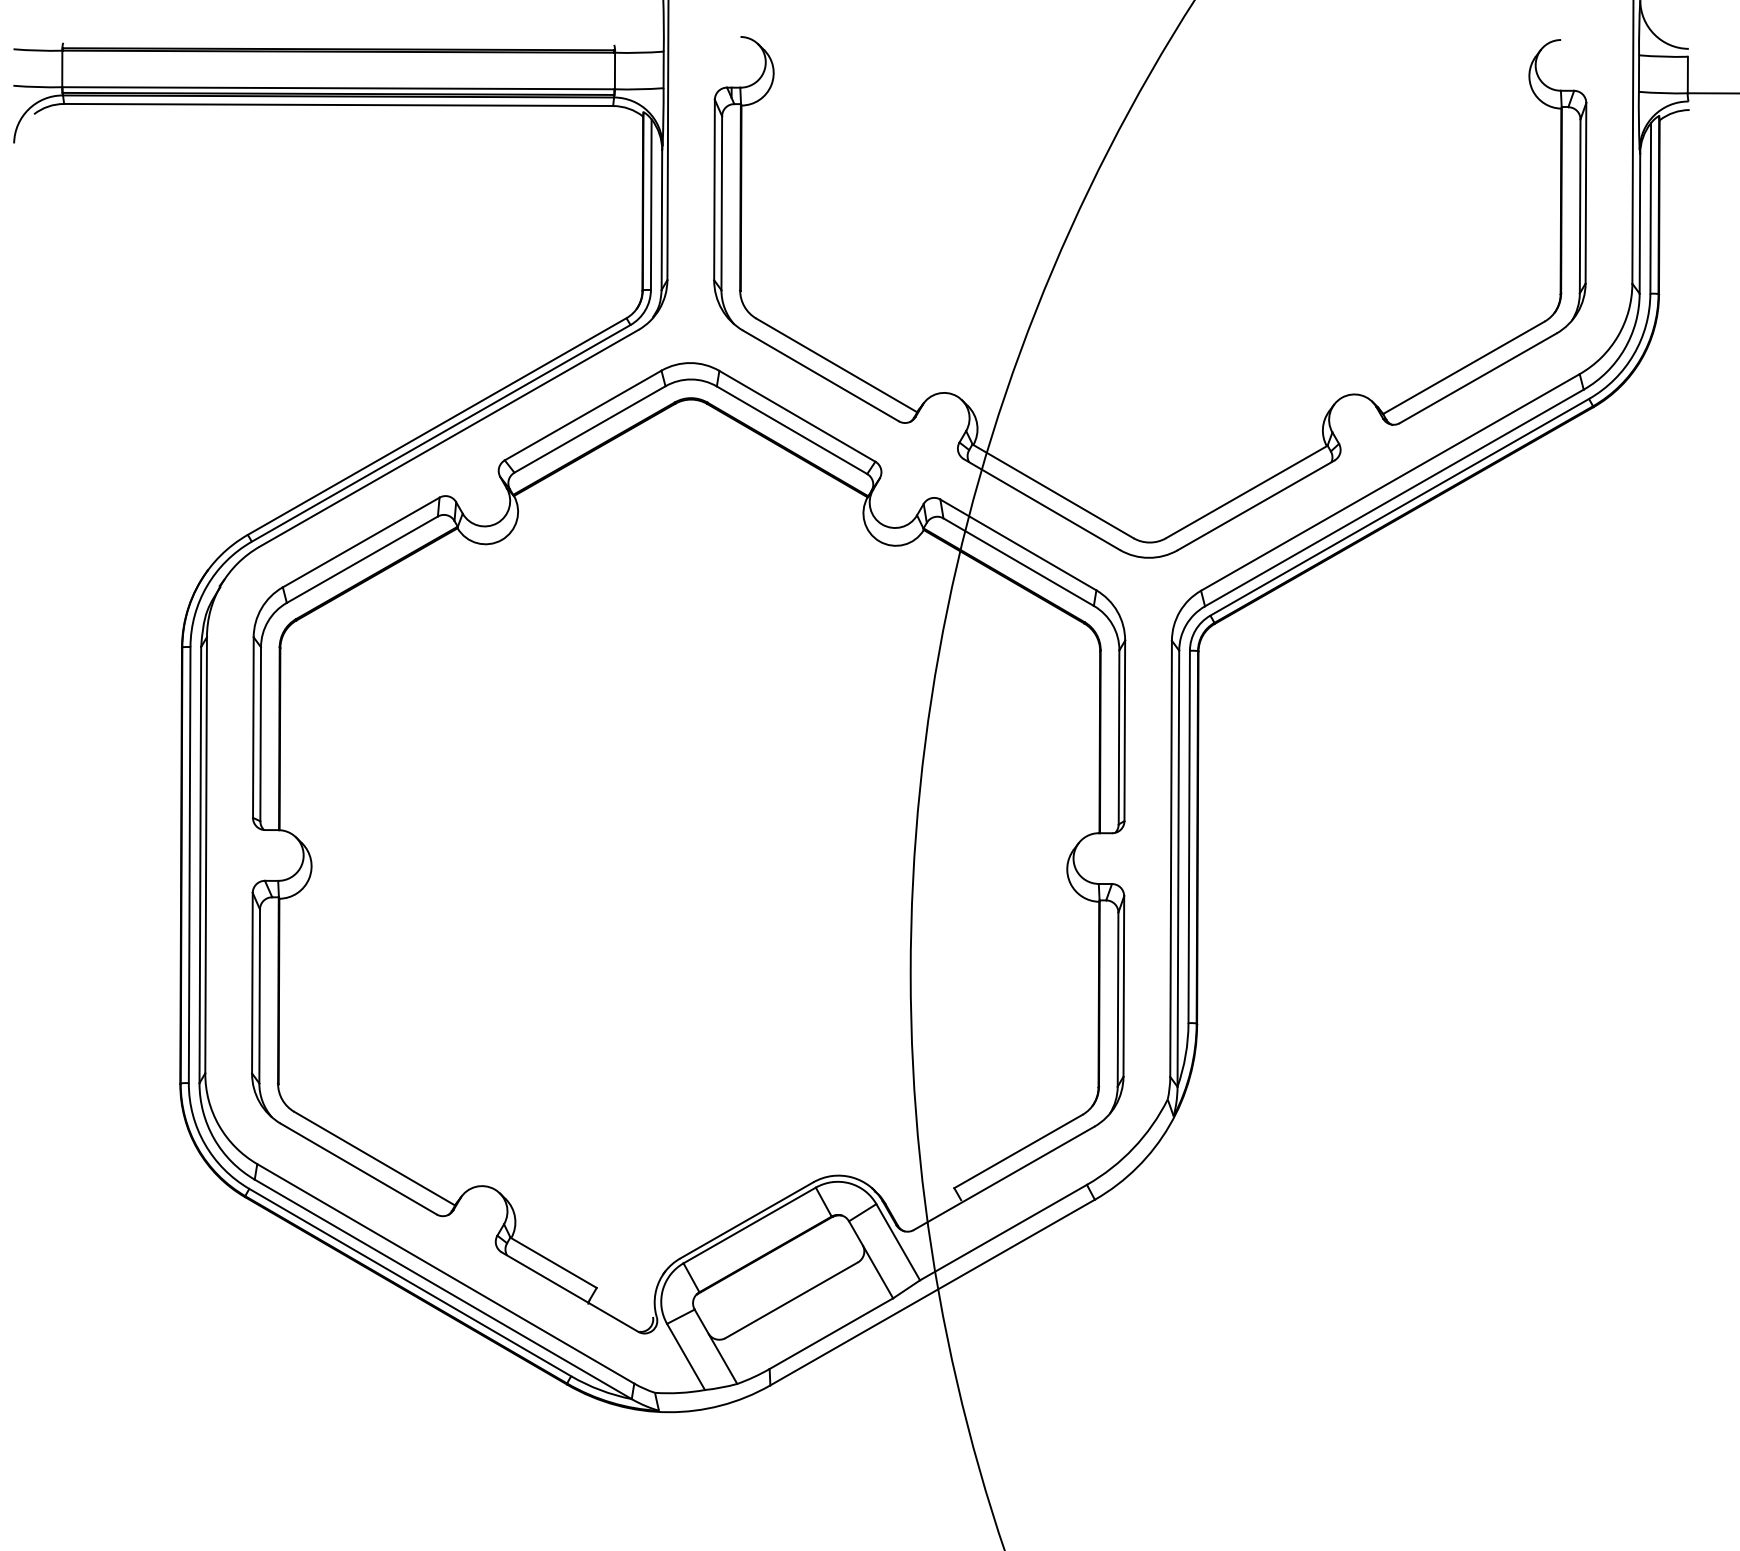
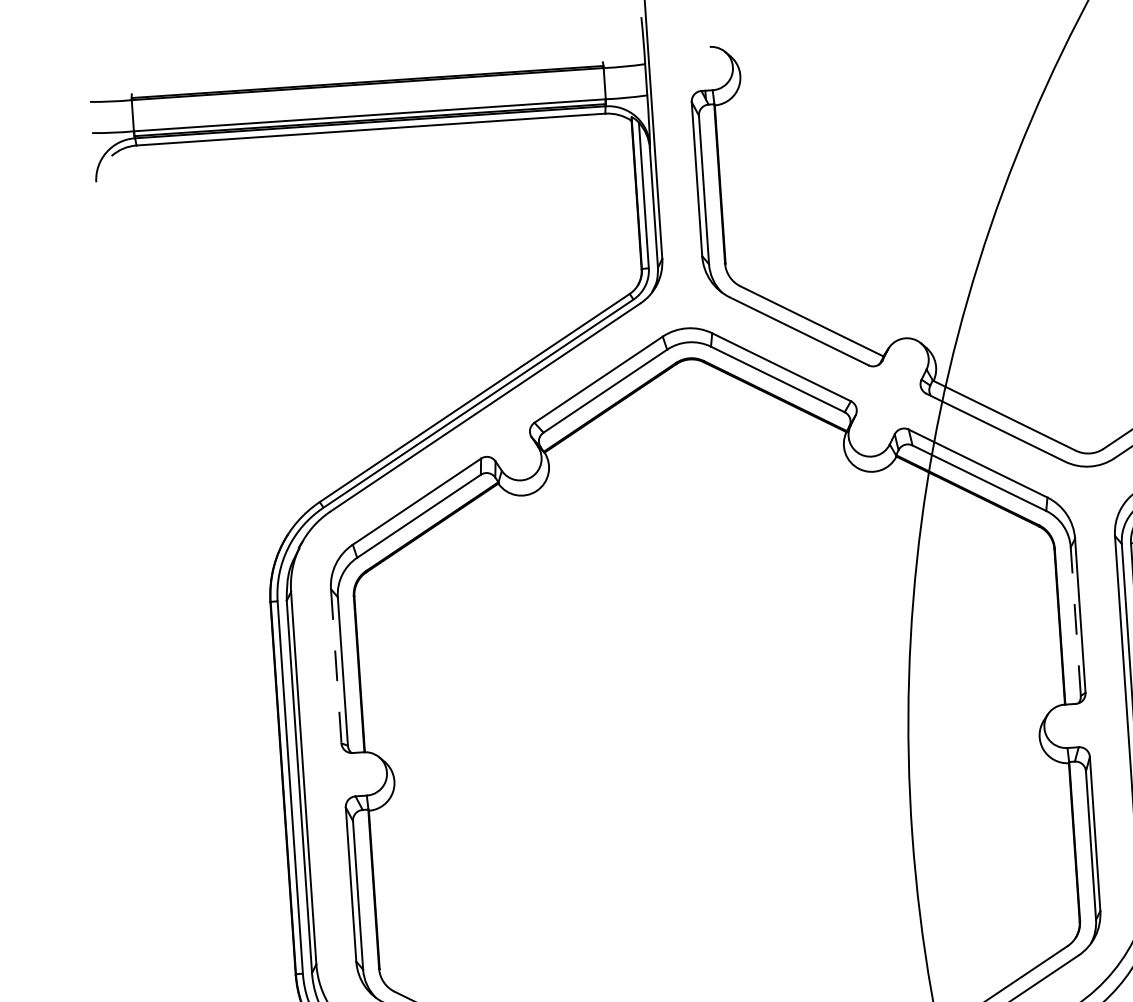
line: (253, 728) -> (336, 667), solid -> dashed
line: (1119, 737) -> (1076, 621), solid -> dashed

